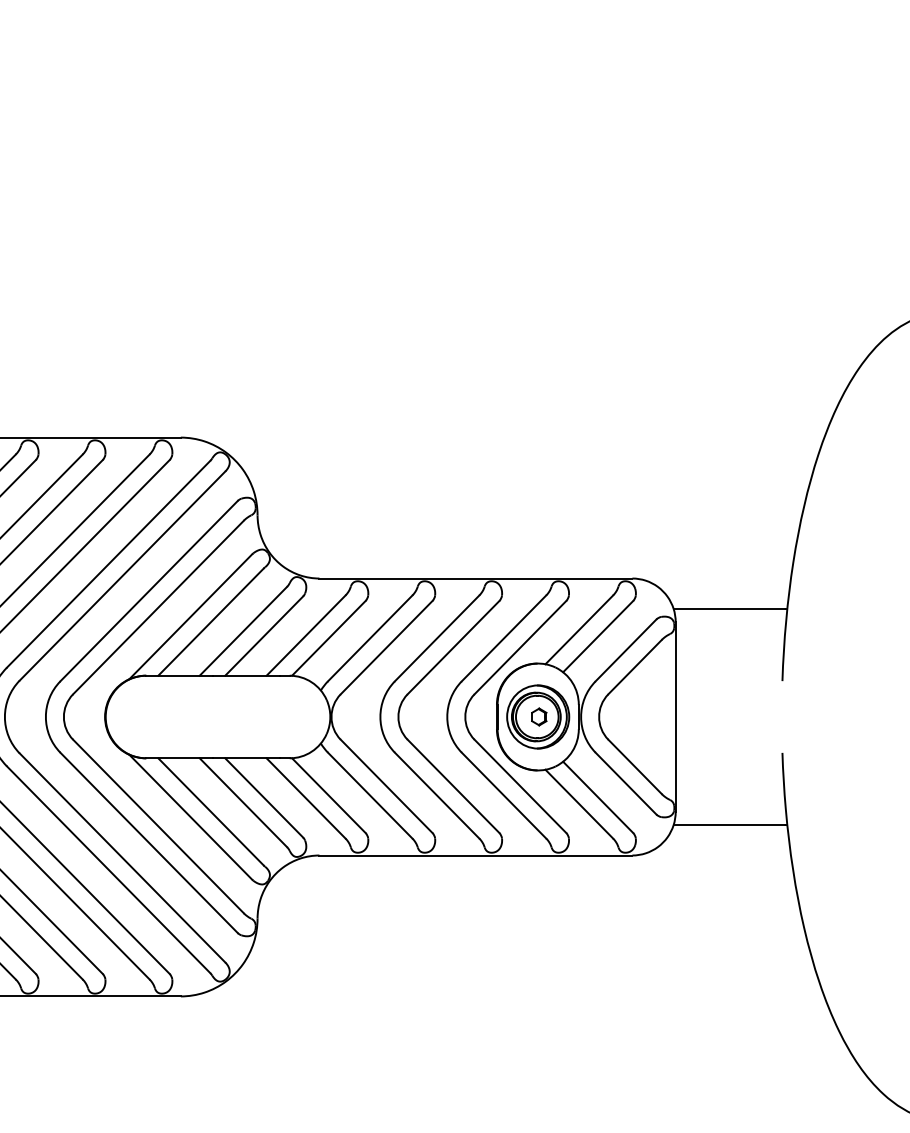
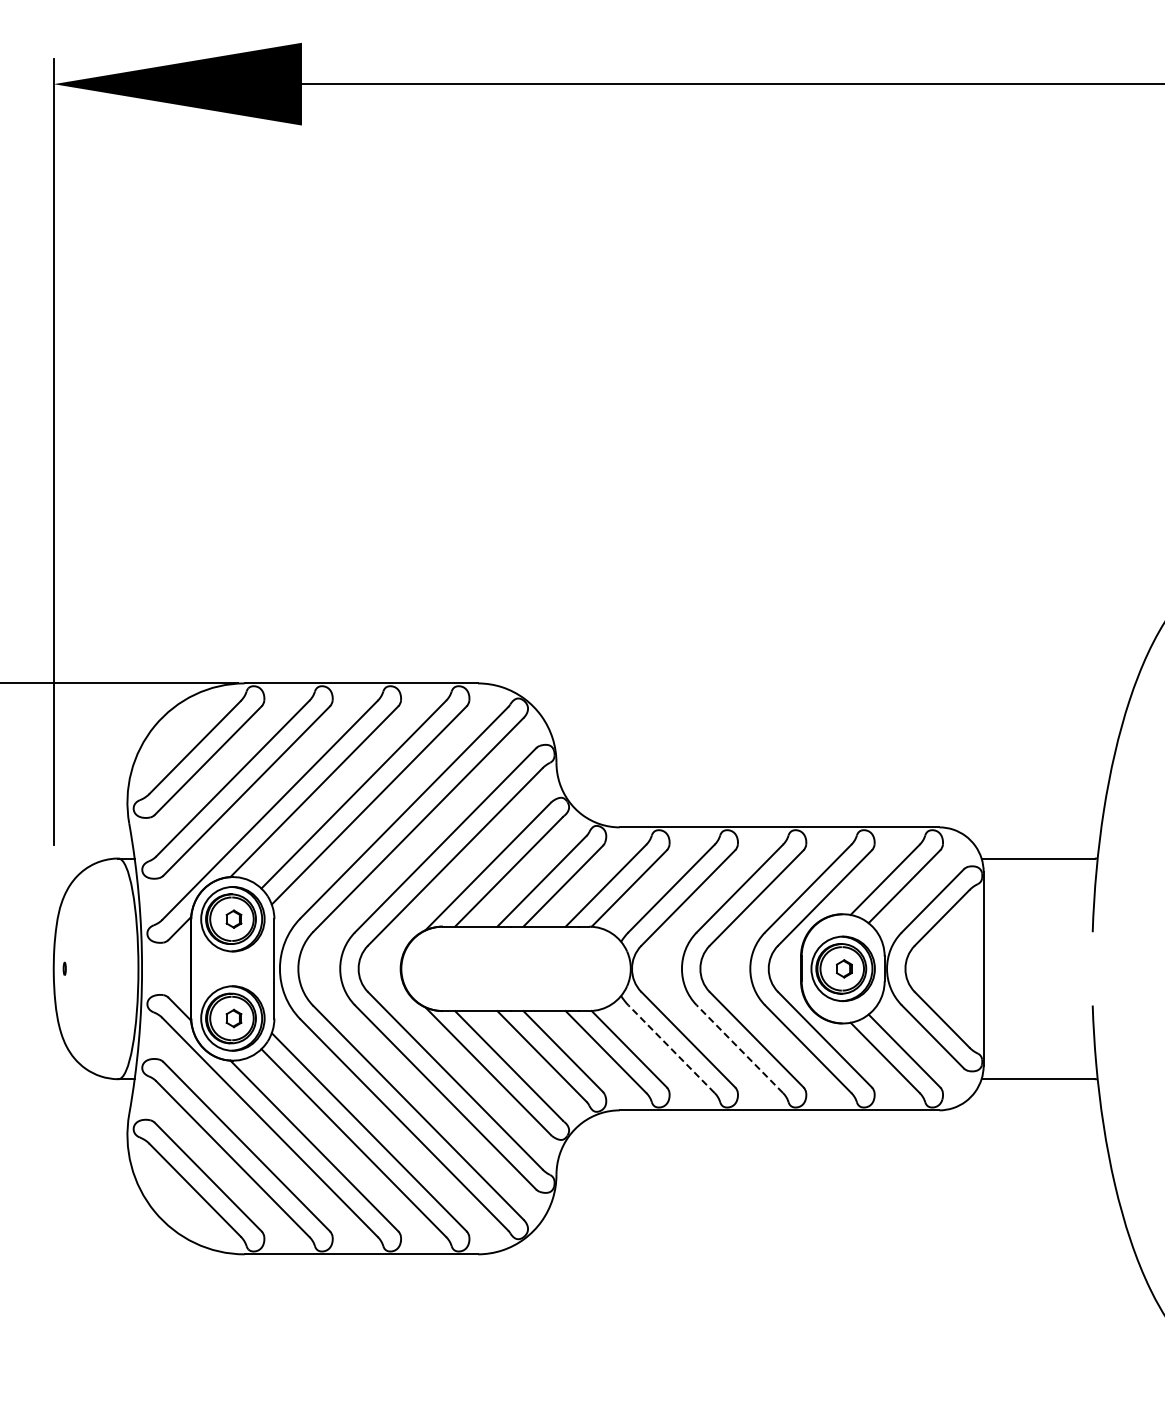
line: (370, 794) -> (671, 1048), solid -> dashed
line: (436, 794) -> (739, 1048), solid -> dashed

